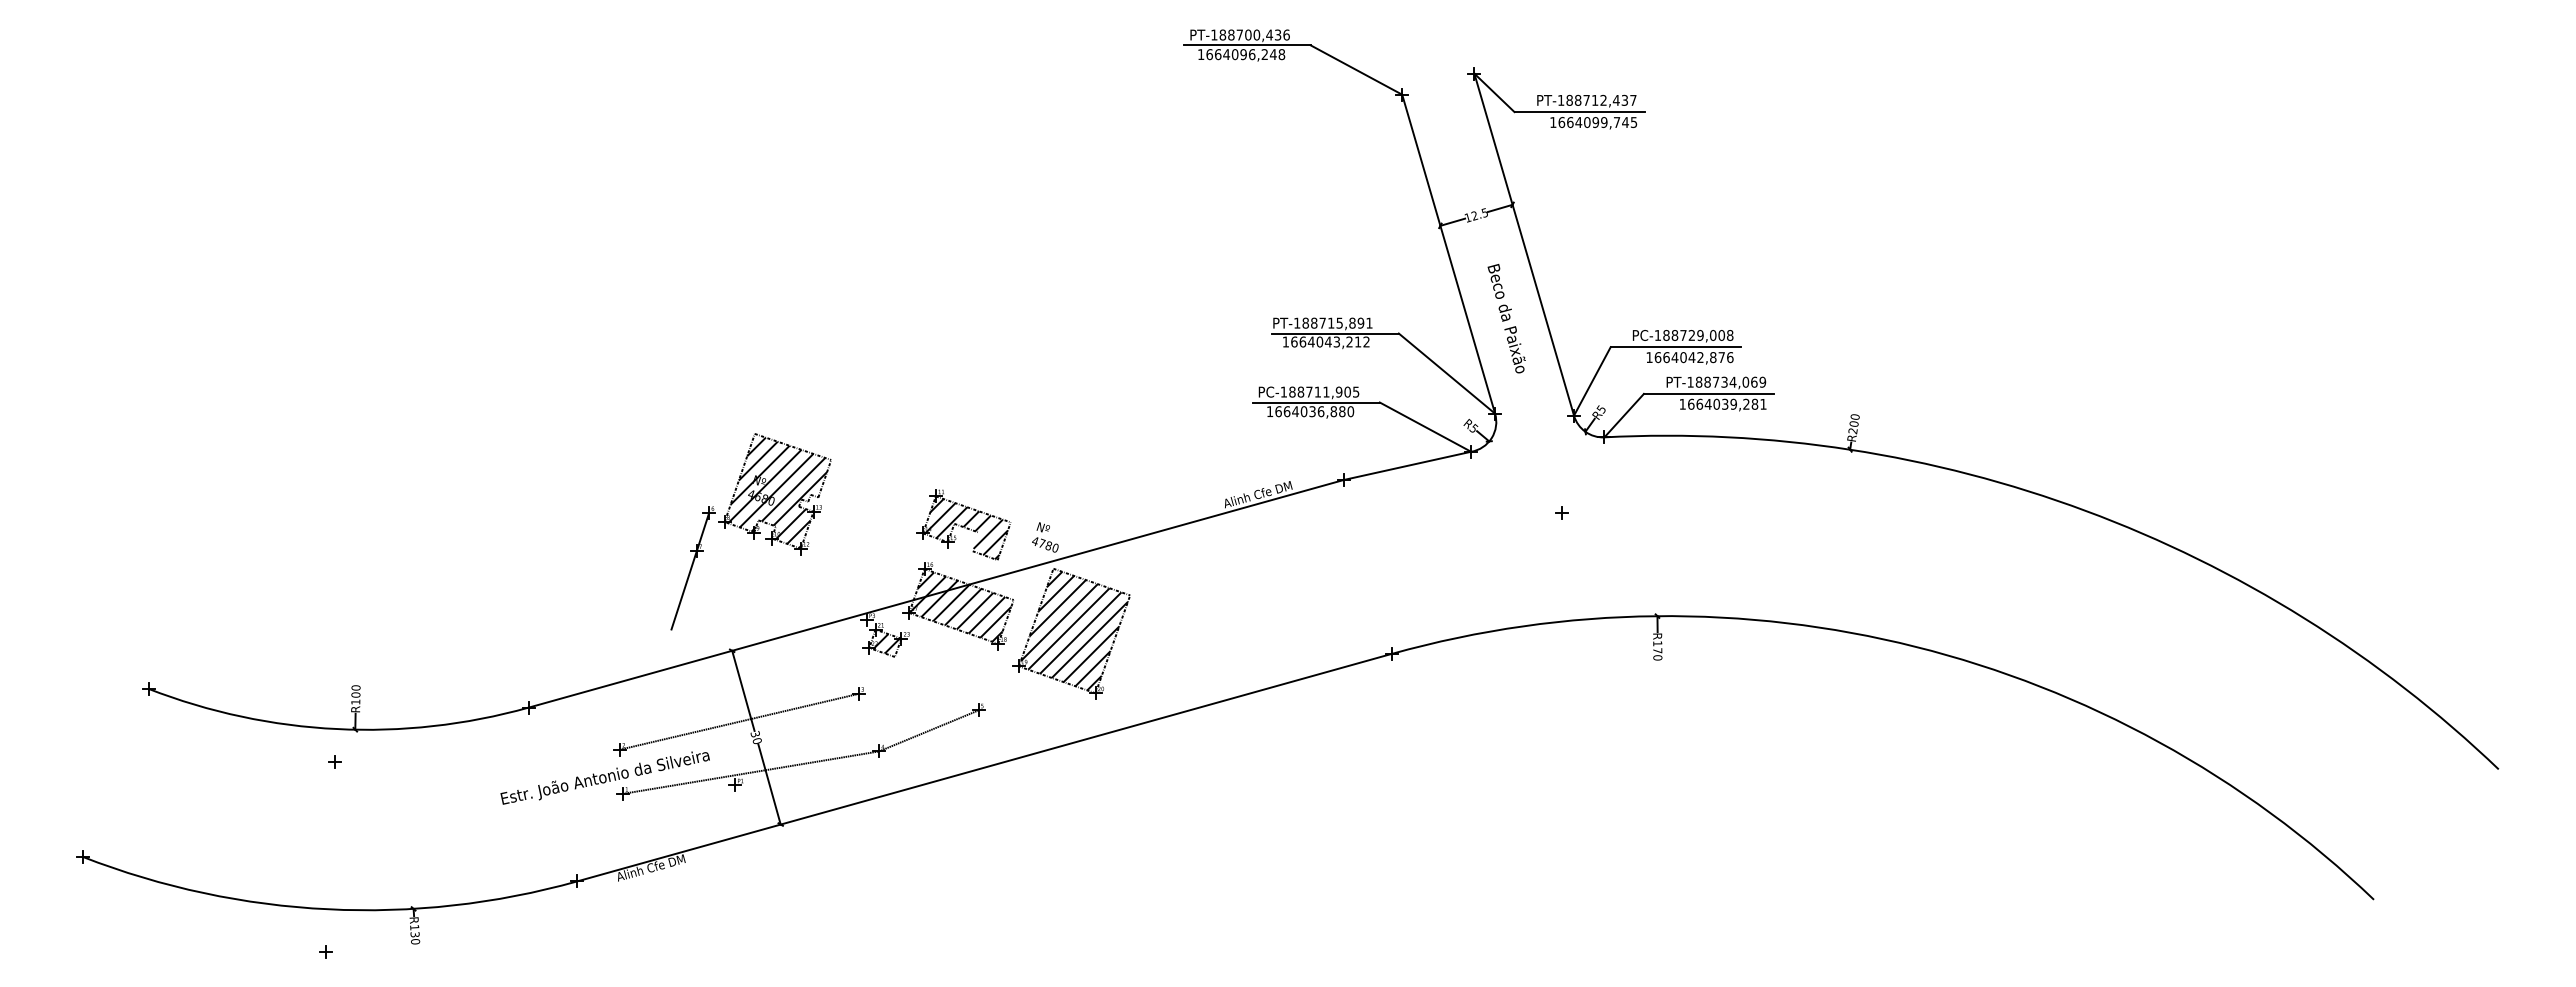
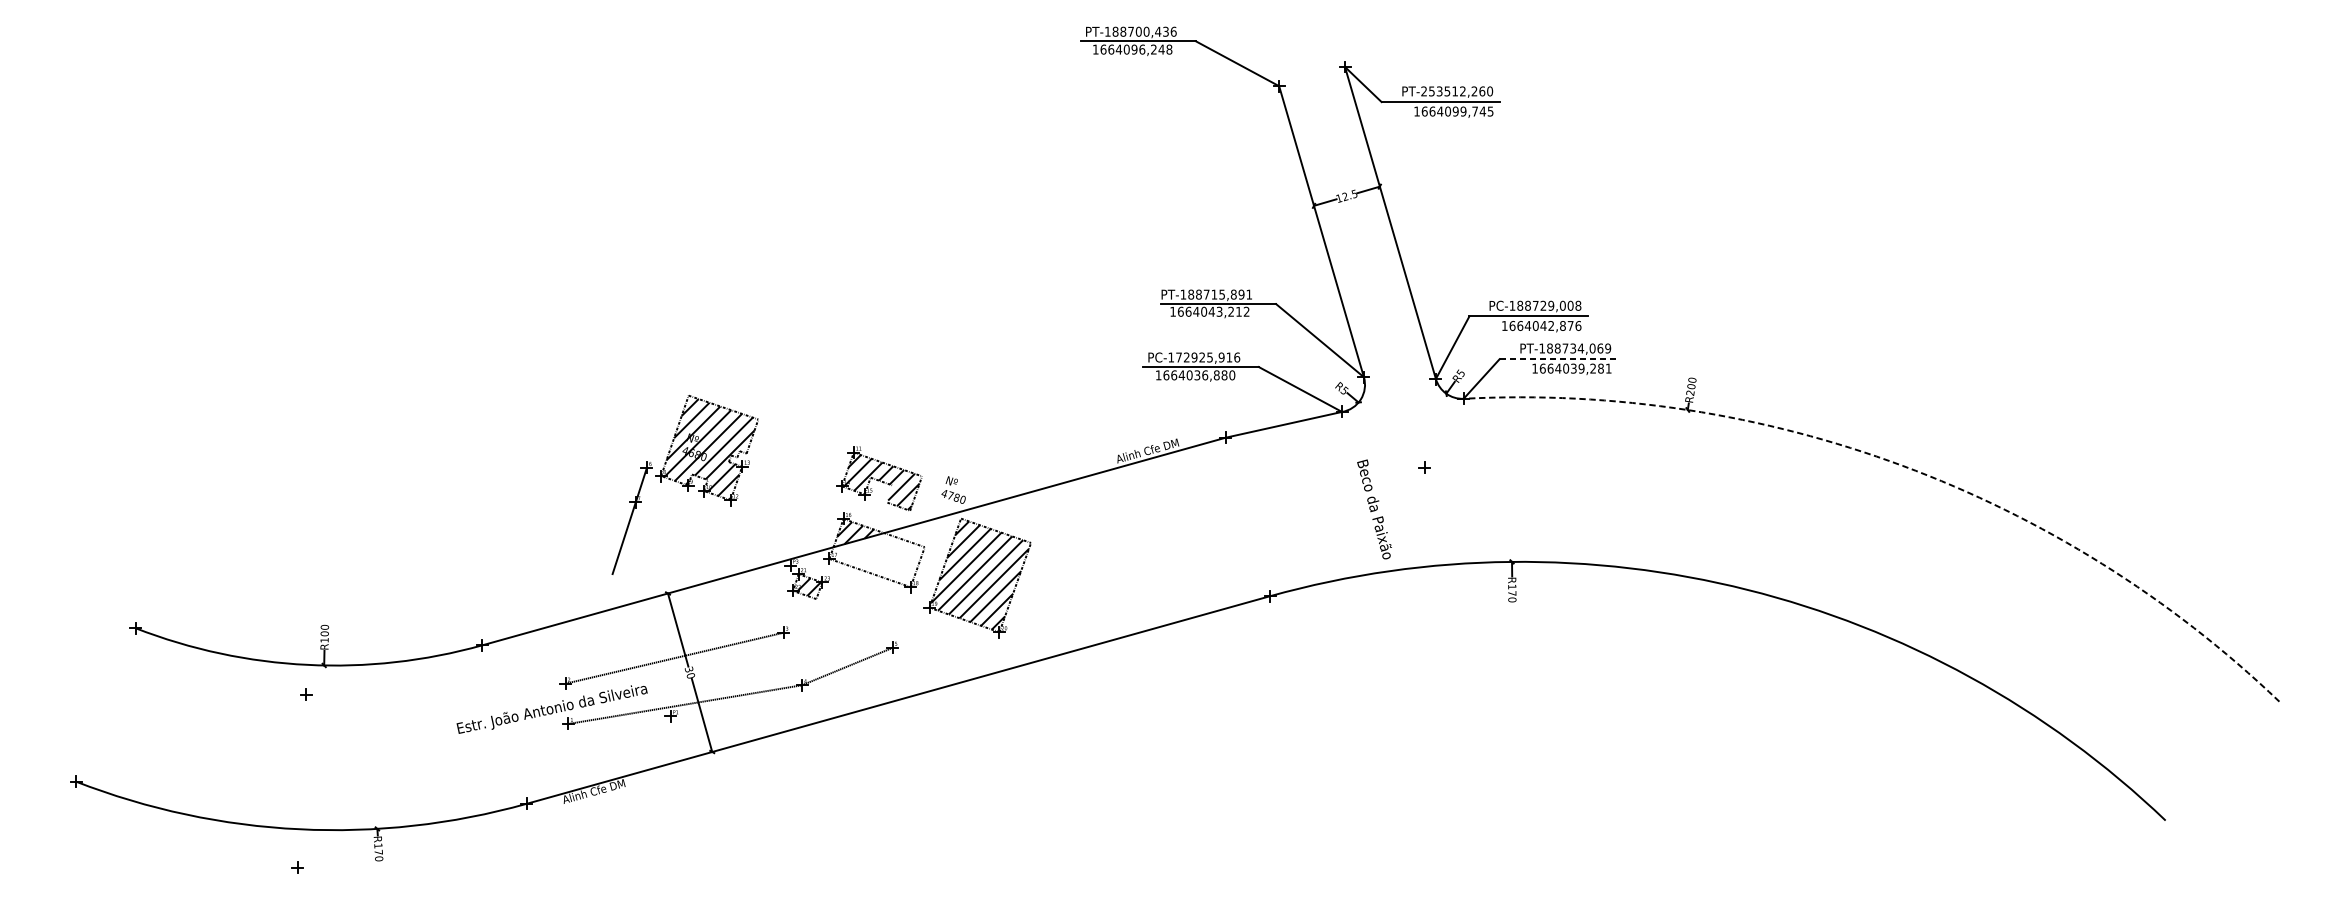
text: (1597, 99) -> (1457, 90), PT-188712,437 -> PT-253512,260
text: (1506, 318) -> (1374, 509), moved
text: (1324, 391) -> (1208, 356), PC-188711,905 -> PC-172925,916
line: (1709, 393) -> (1559, 358), solid -> dashed
arc: (2085, 510) -> (1902, 465), solid -> dashed
hatch: (960, 612) -> (876, 558), removed
text: (414, 934) -> (378, 852), R130 -> R170

